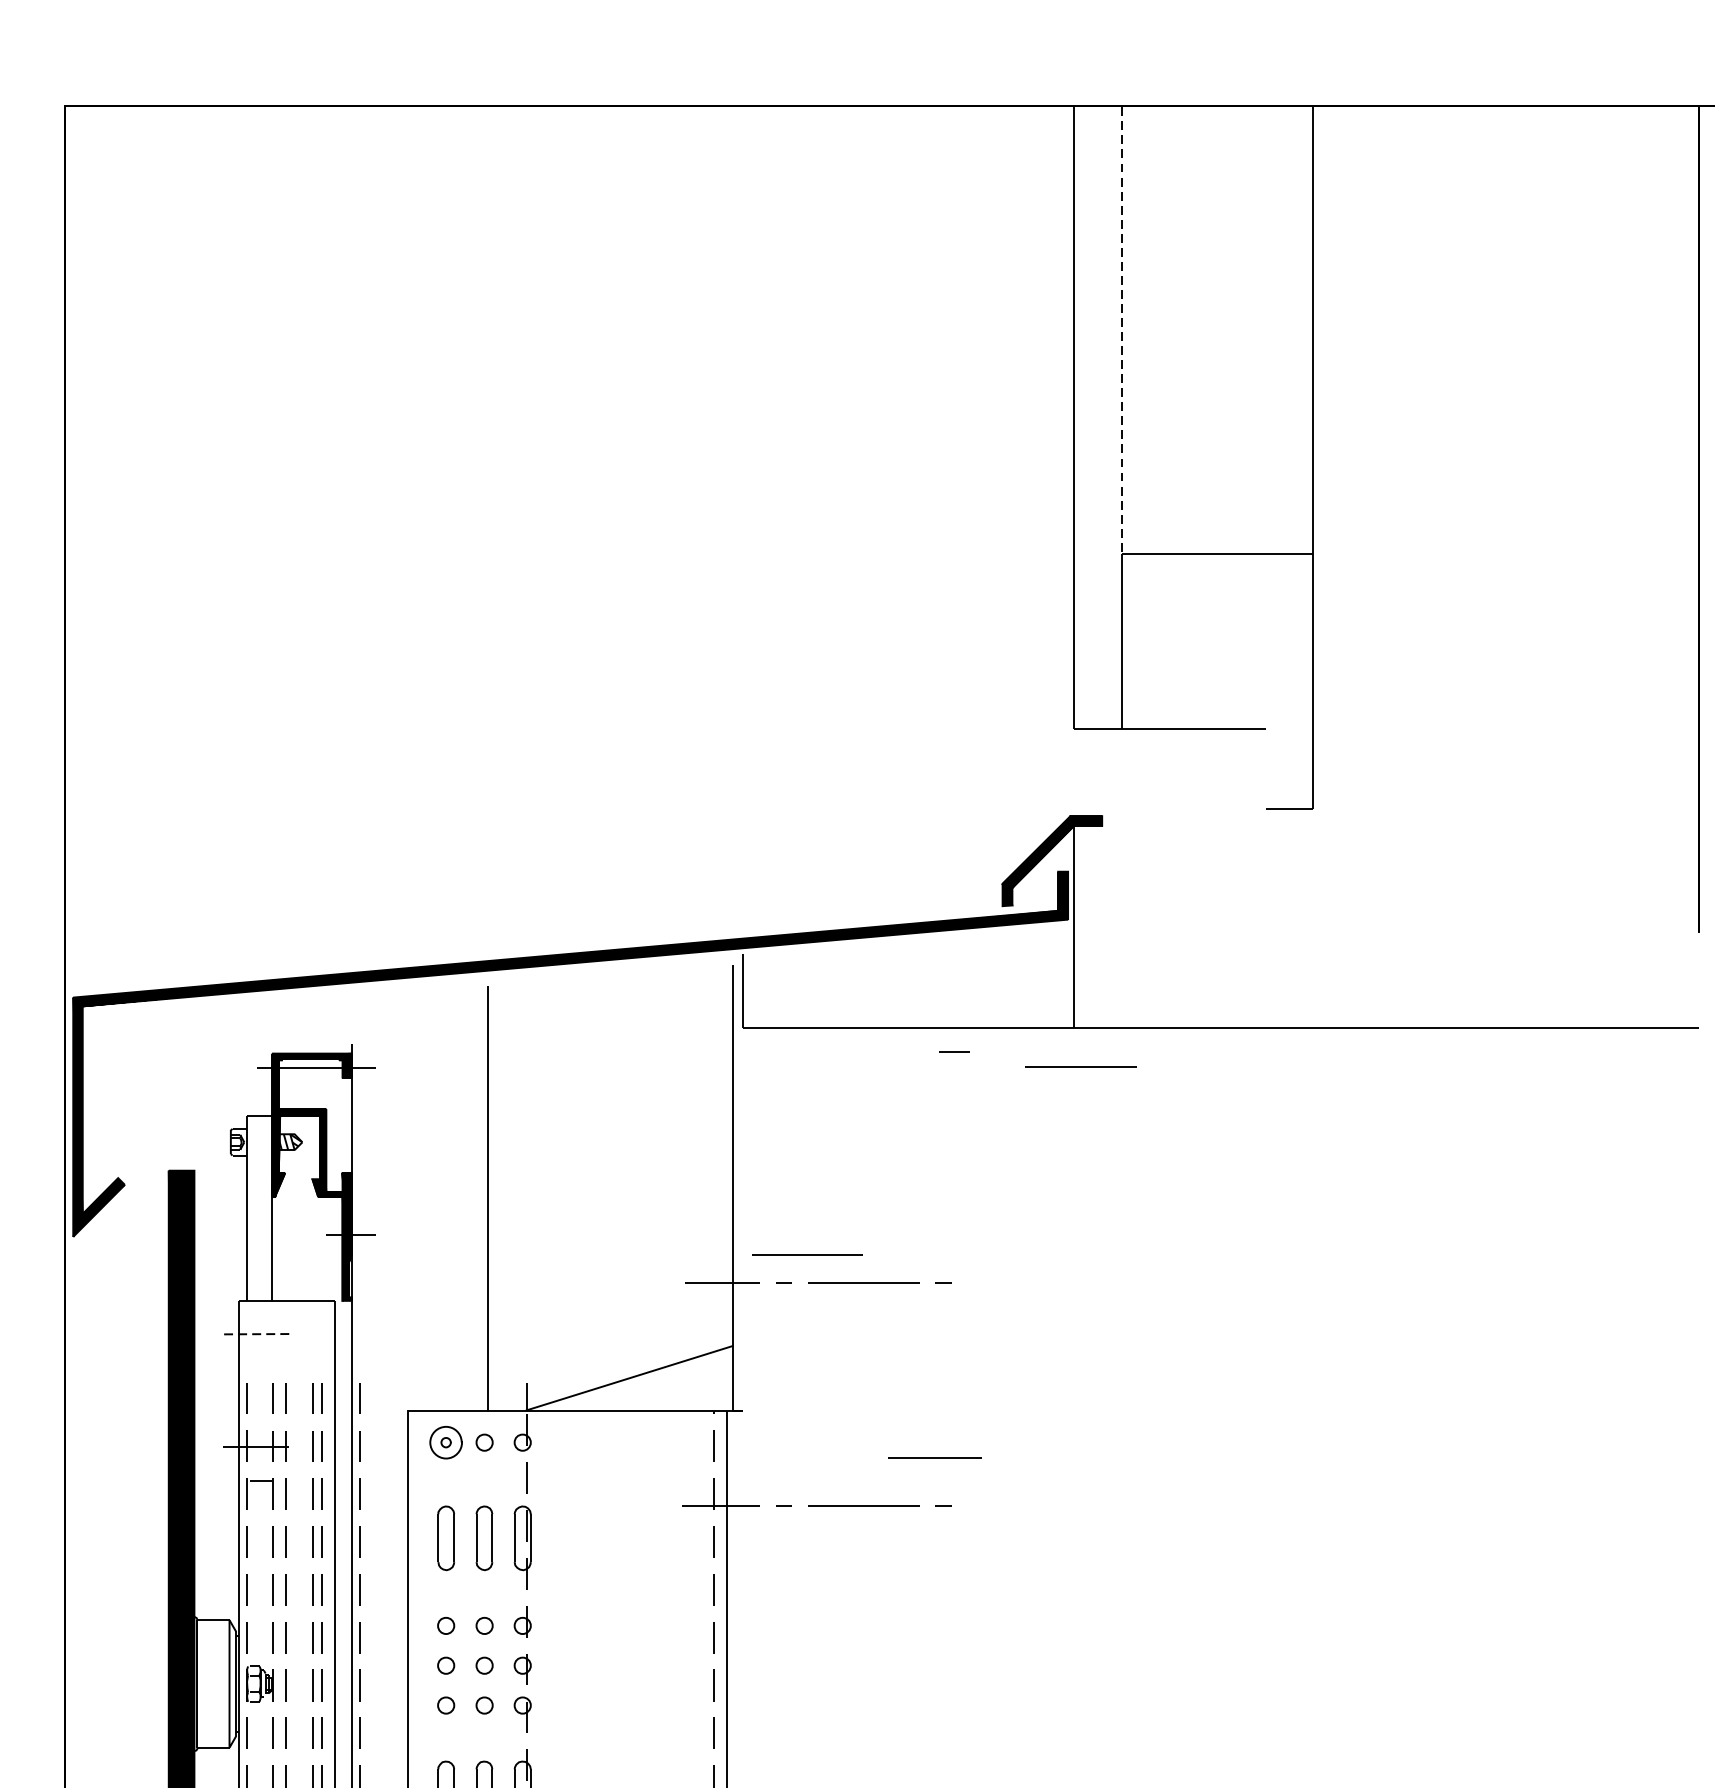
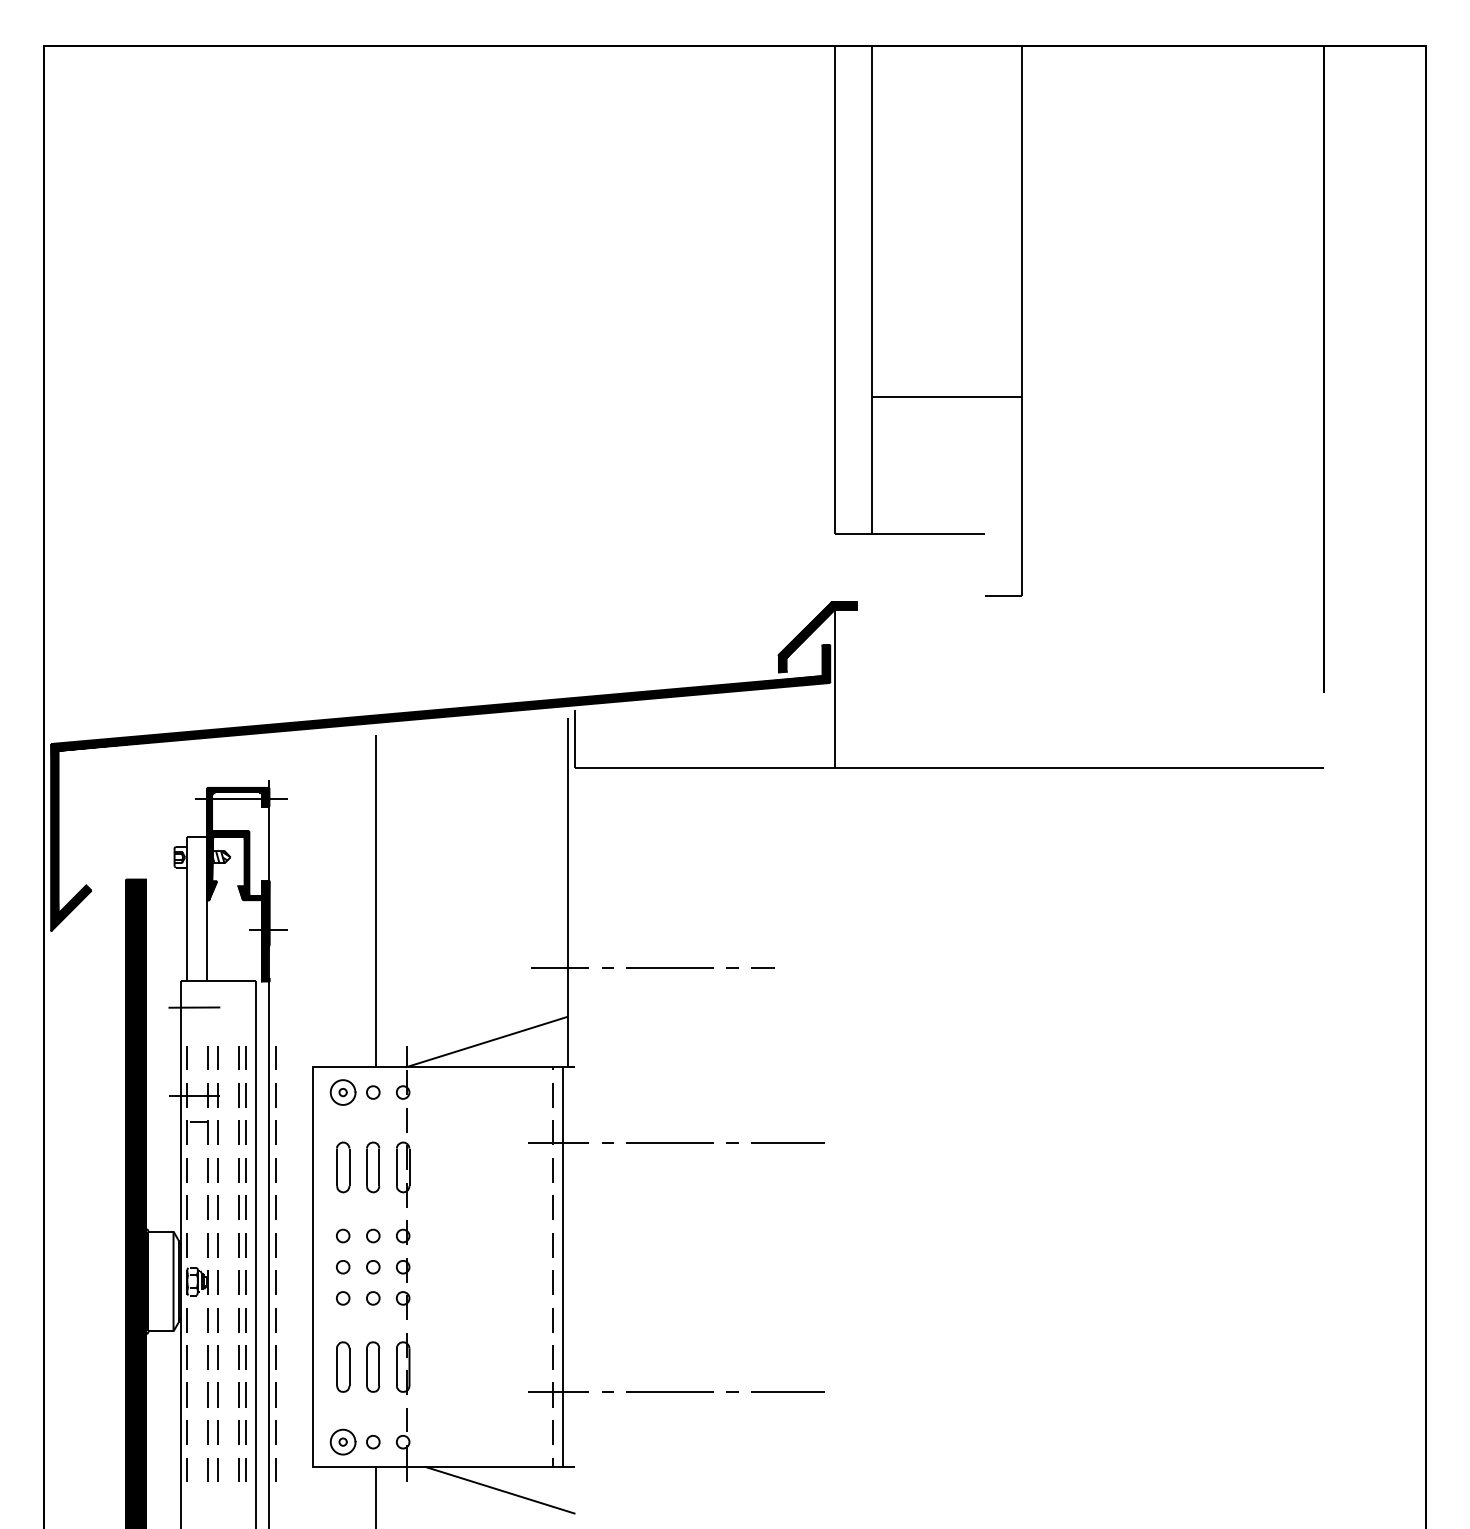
line: (1122, 330) -> (872, 221), dashed -> solid
line: (953, 1051) -> (762, 967), moved
line: (1079, 1067) -> (839, 798), removed
line: (806, 1254) -> (625, 945), removed
line: (256, 1334) -> (194, 1007), dashed -> solid
line: (934, 1457) -> (787, 1142), moved

